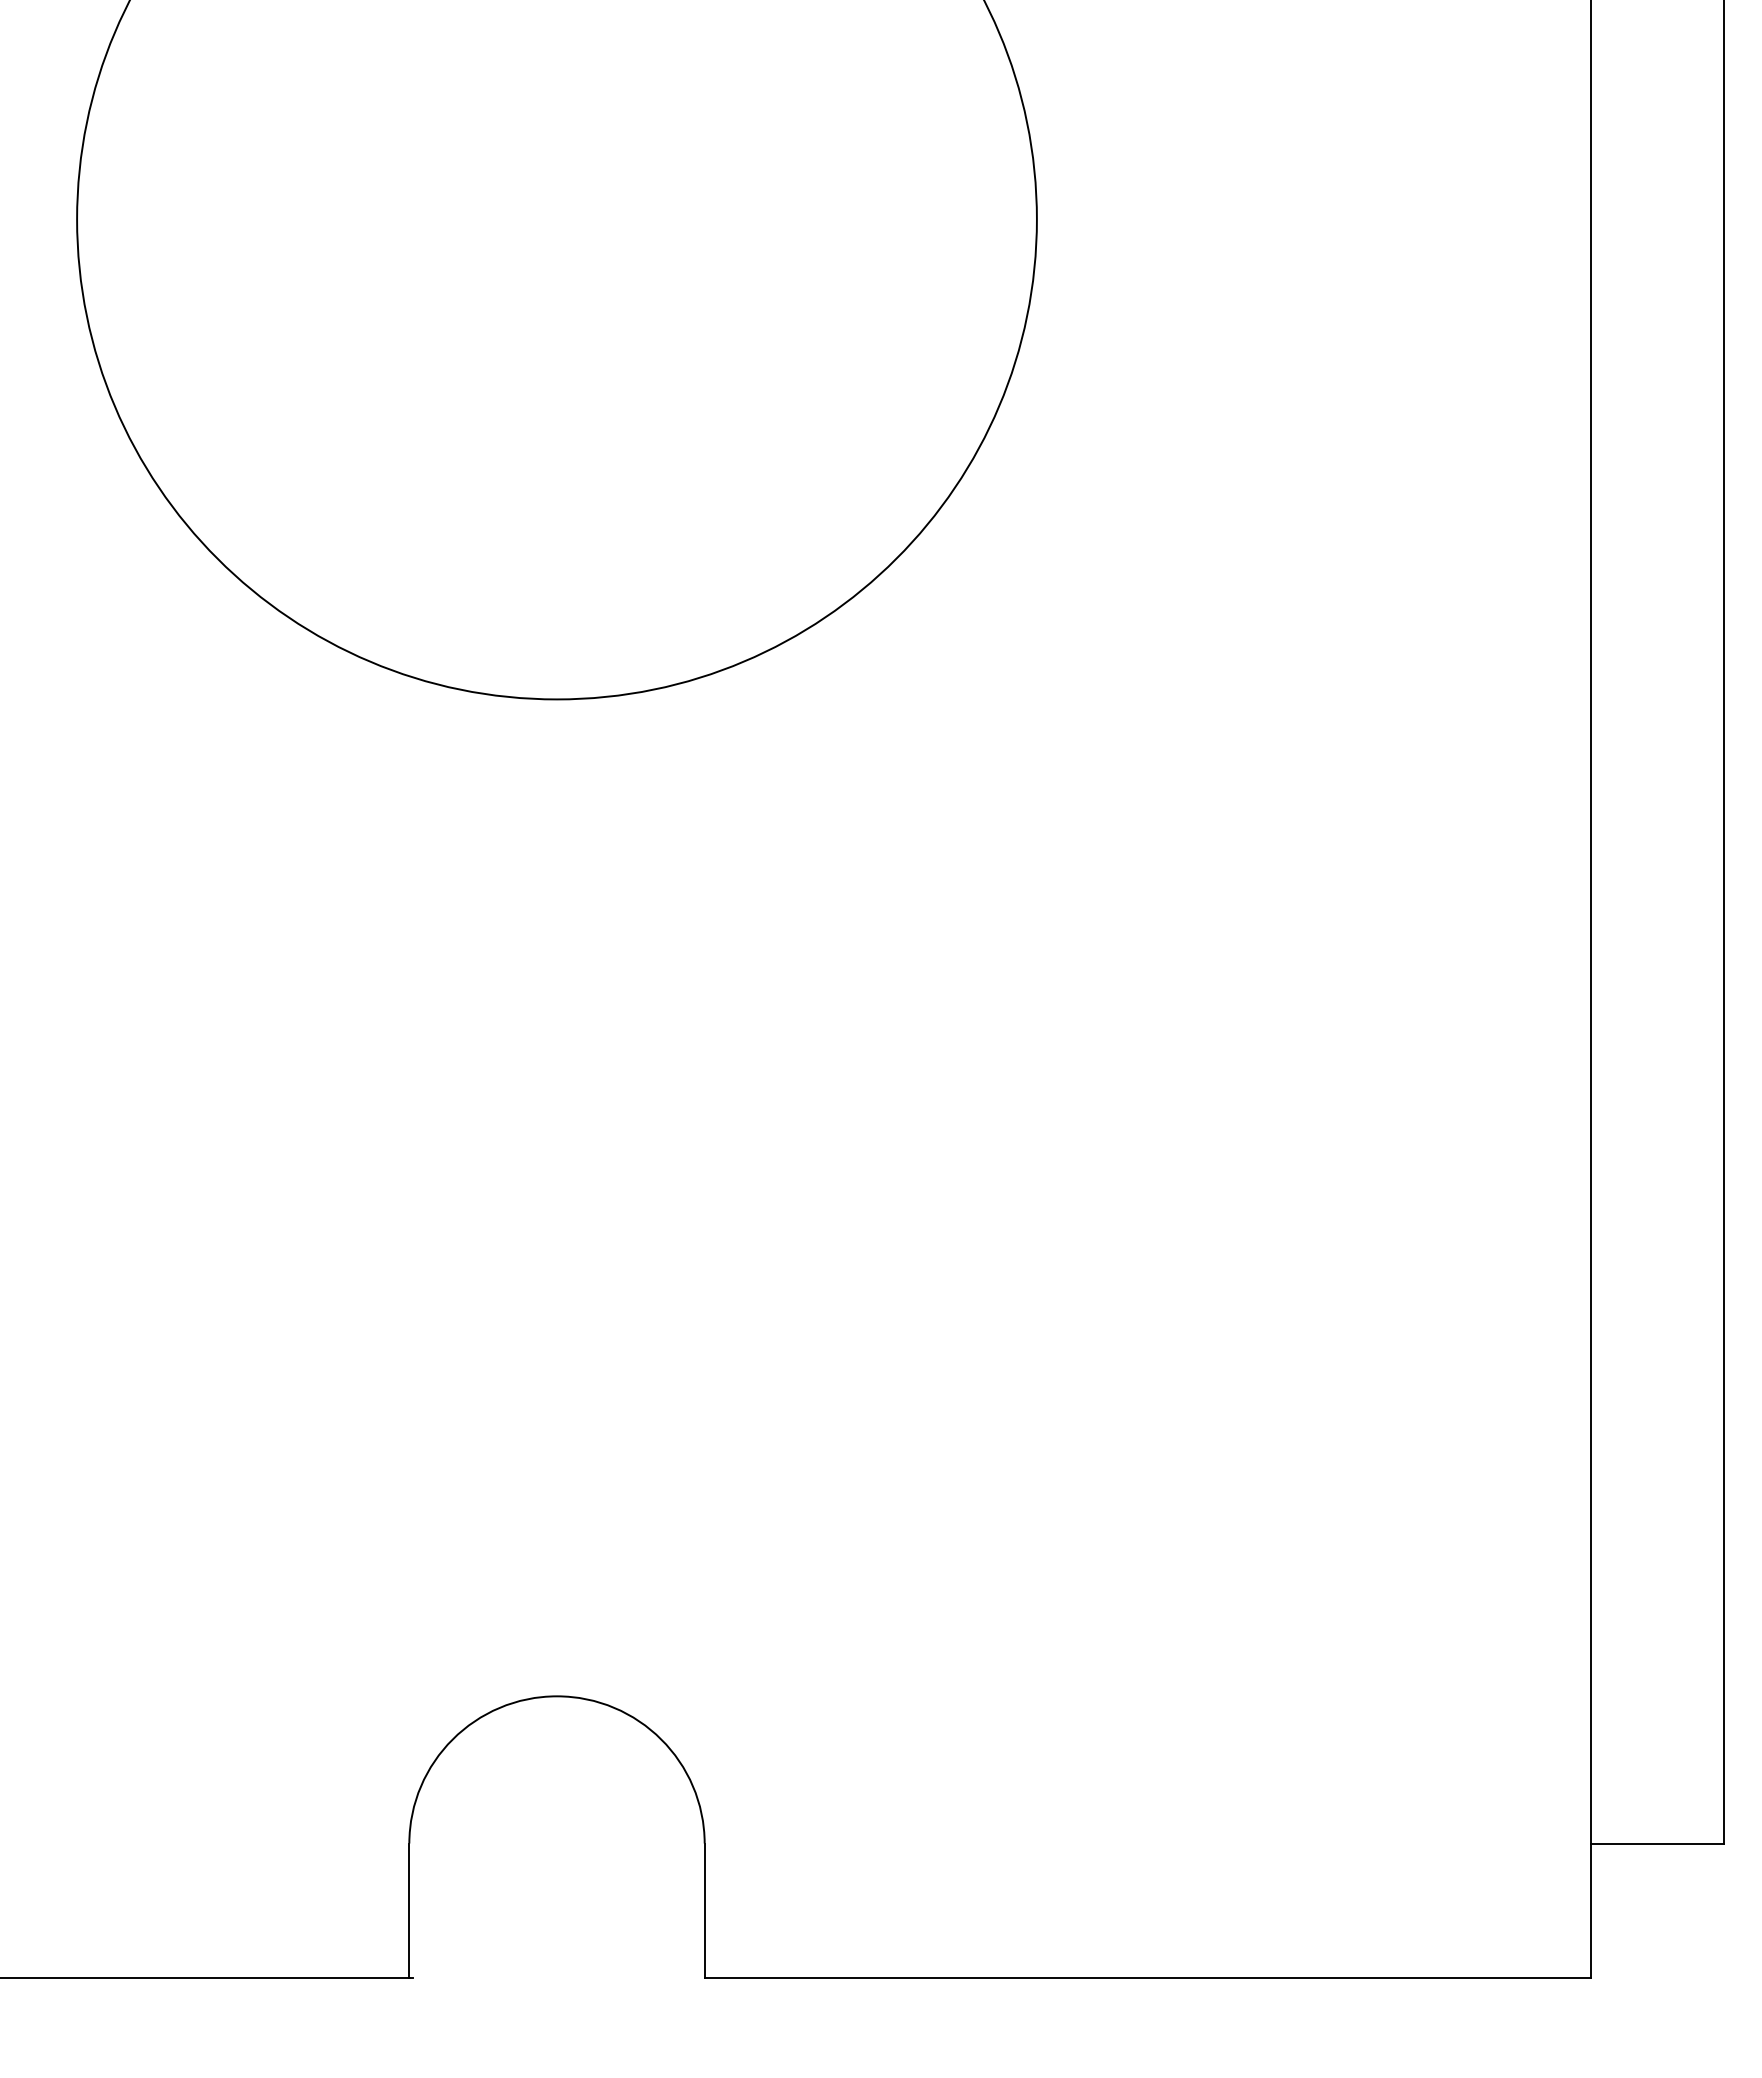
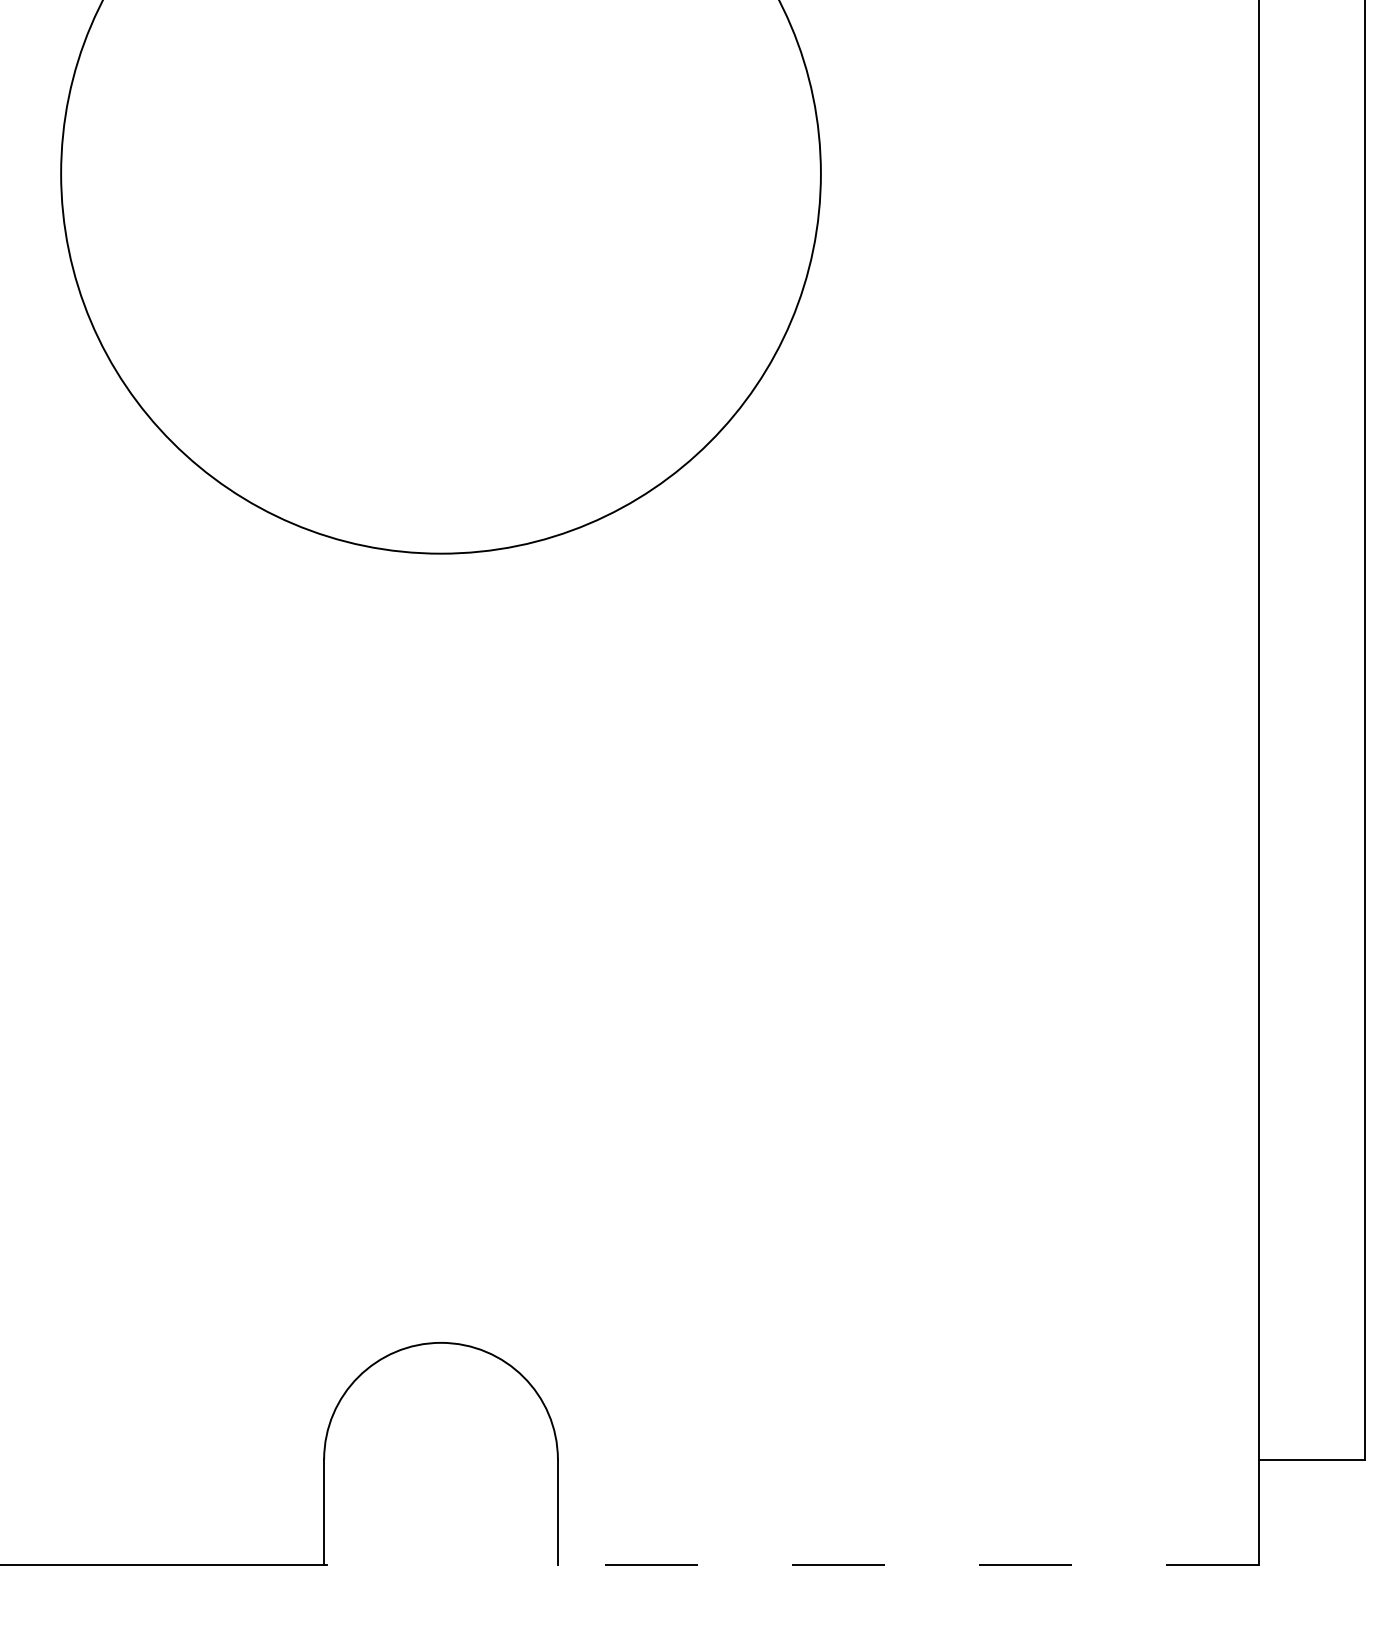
line: (1147, 1977) -> (908, 1565), solid -> dashed

